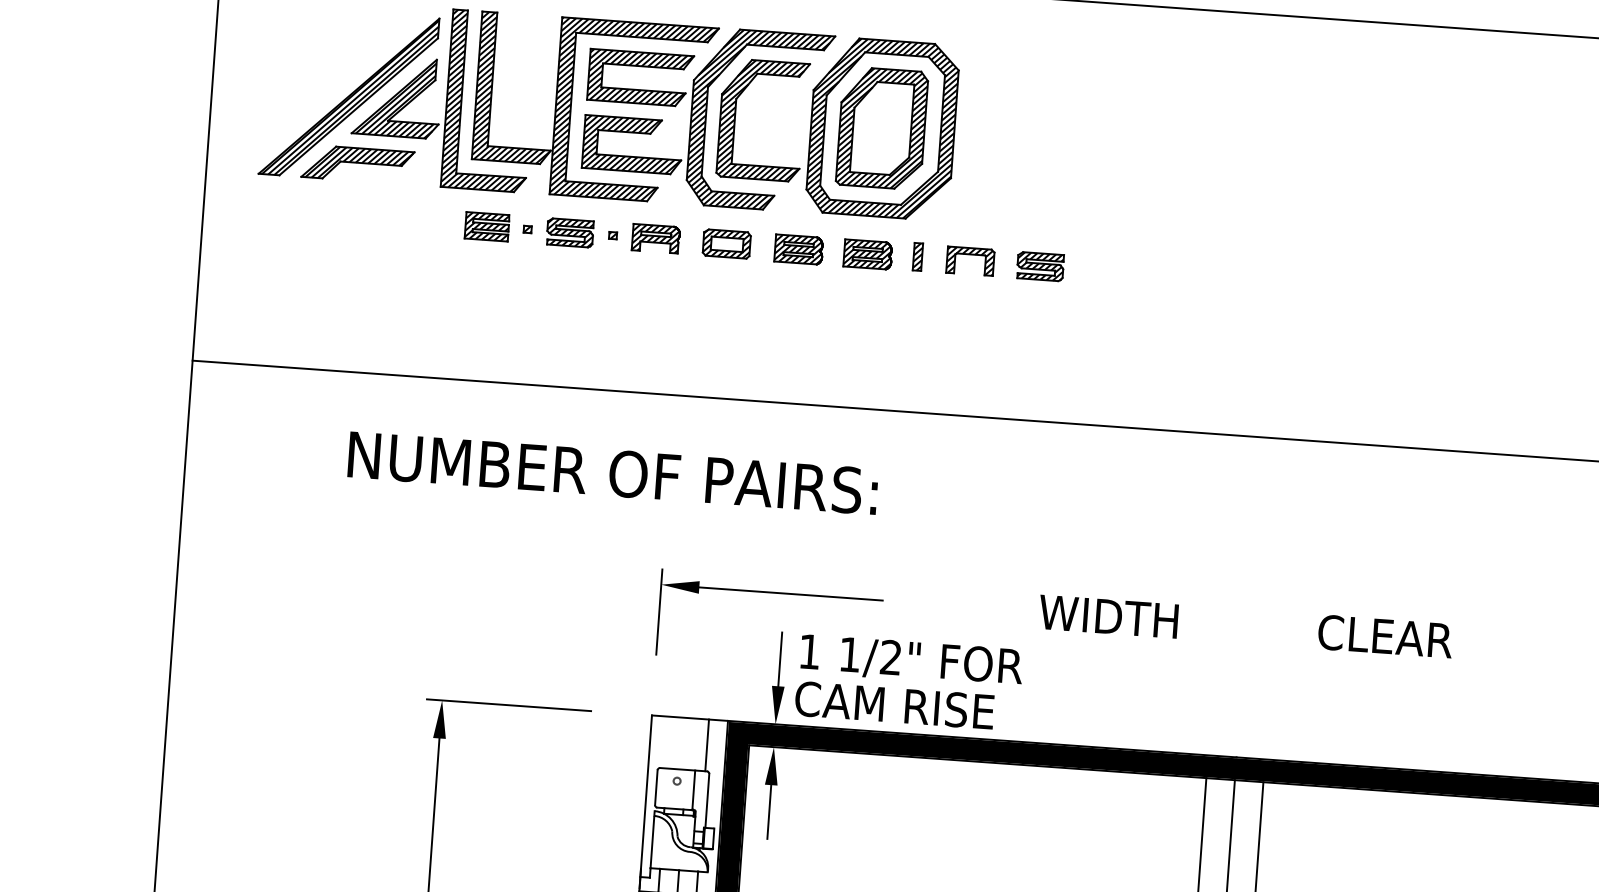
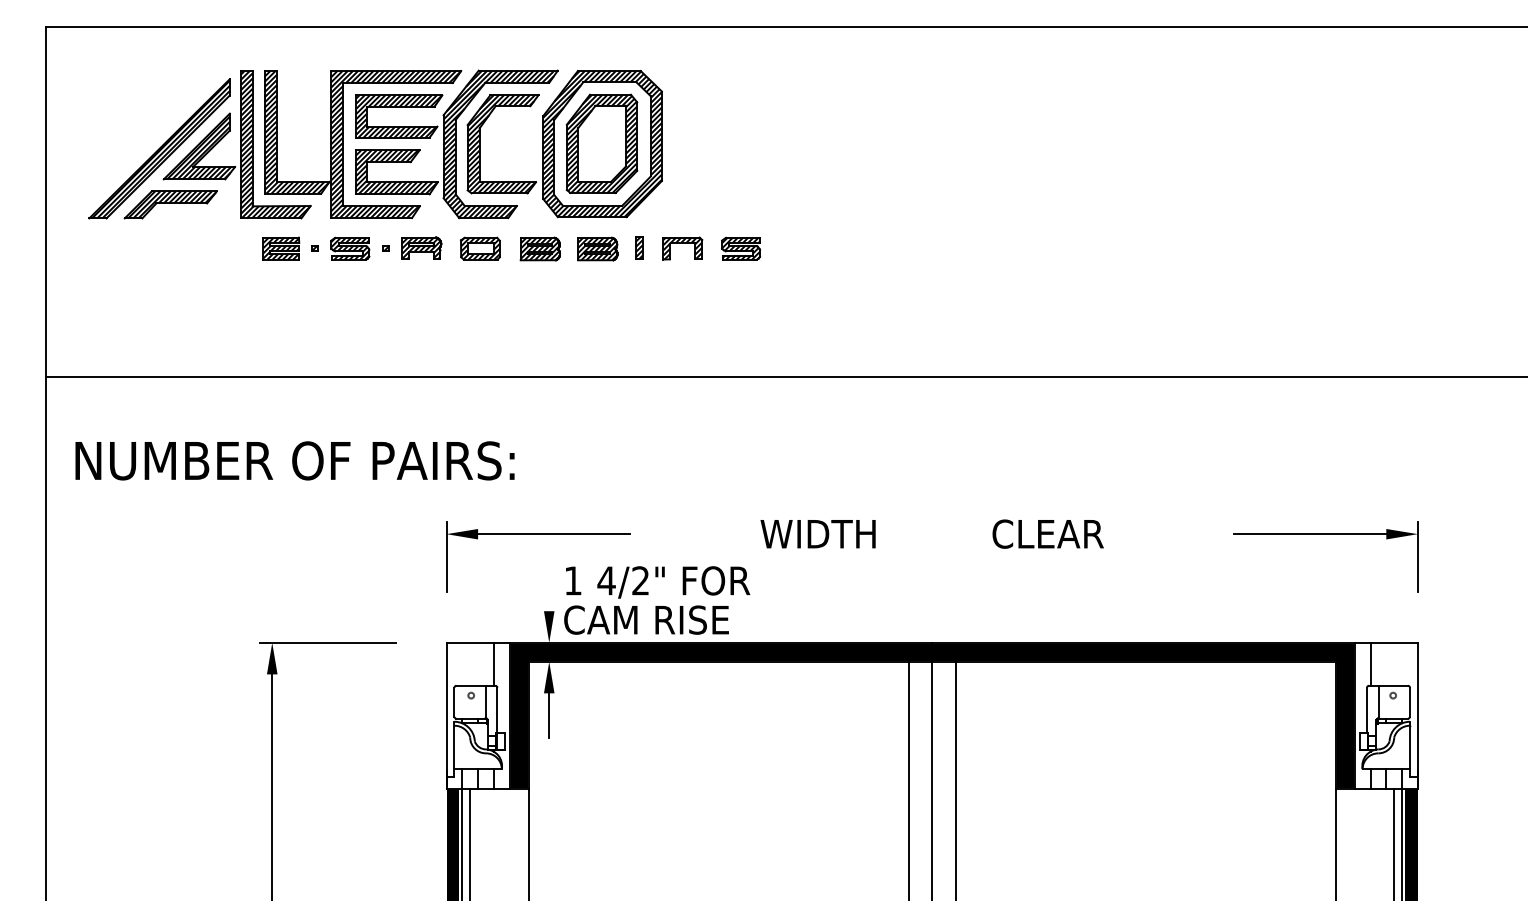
text: (612, 472) -> (294, 460), moved
text: (849, 654) -> (606, 580), 1/2" -> 4/2"
line: (780, 658) -> (549, 588), removed

